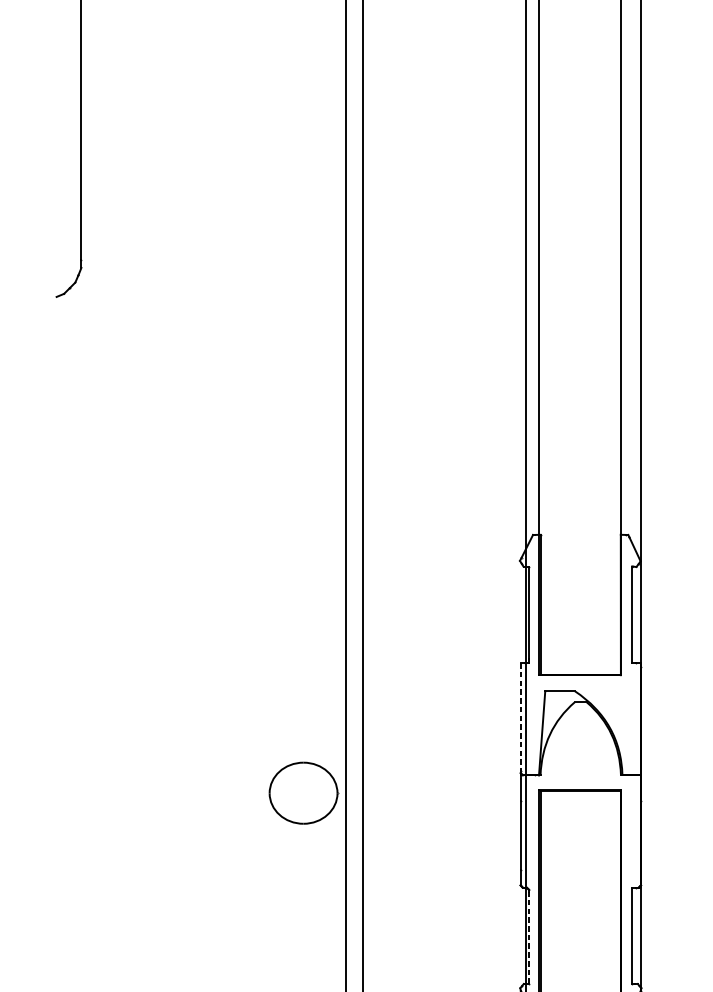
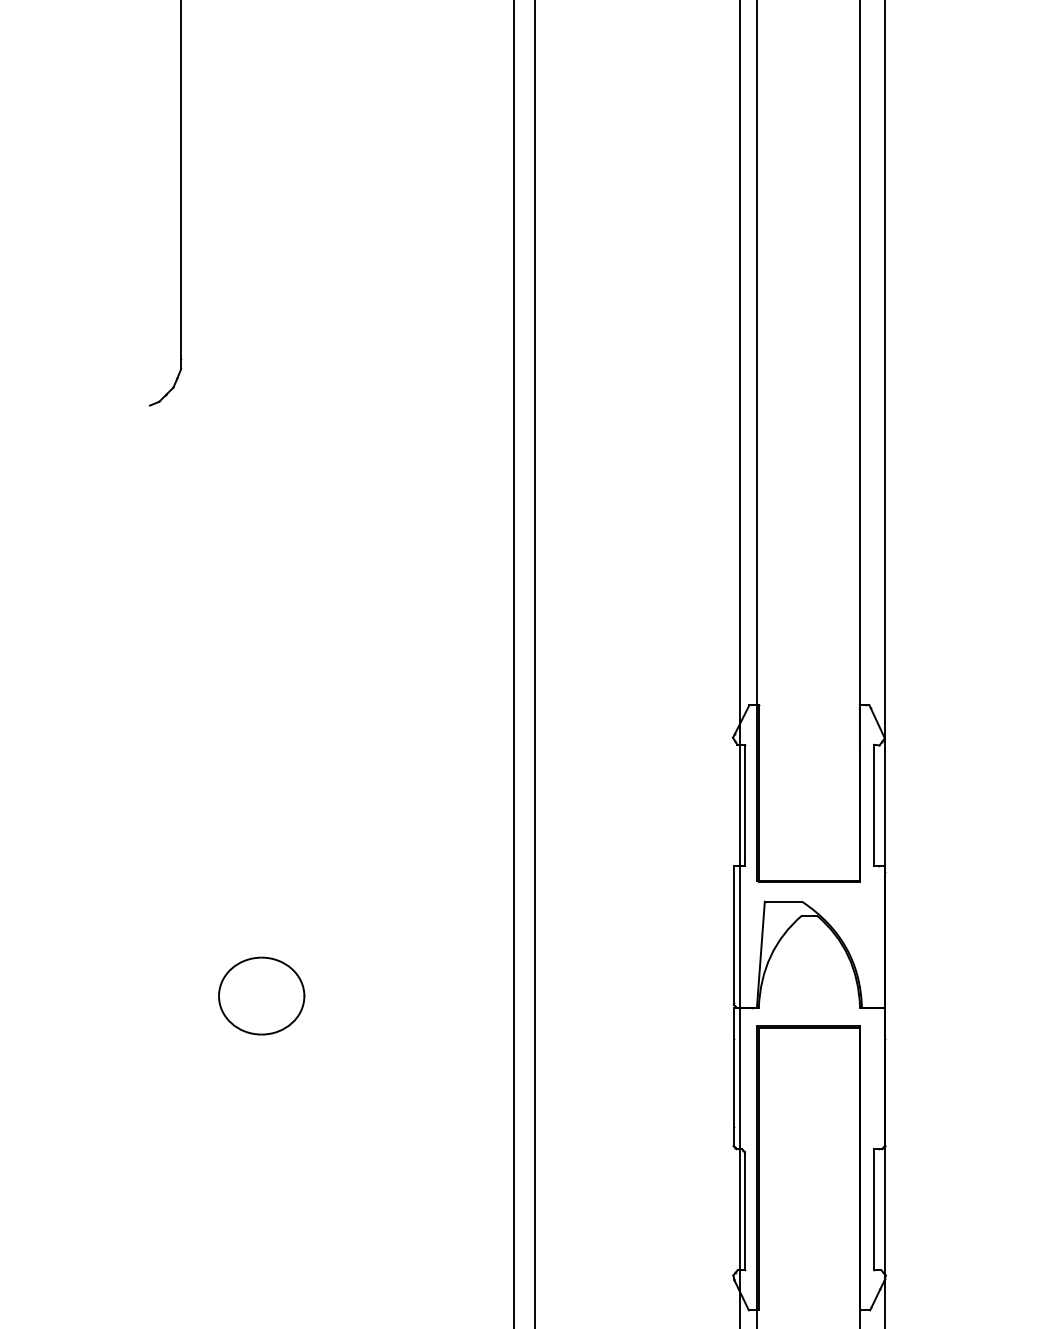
line: (520, 718) -> (733, 935), dashed -> solid
part: (303, 792) -> (261, 995), moved
line: (529, 937) -> (744, 1211), dashed -> solid

